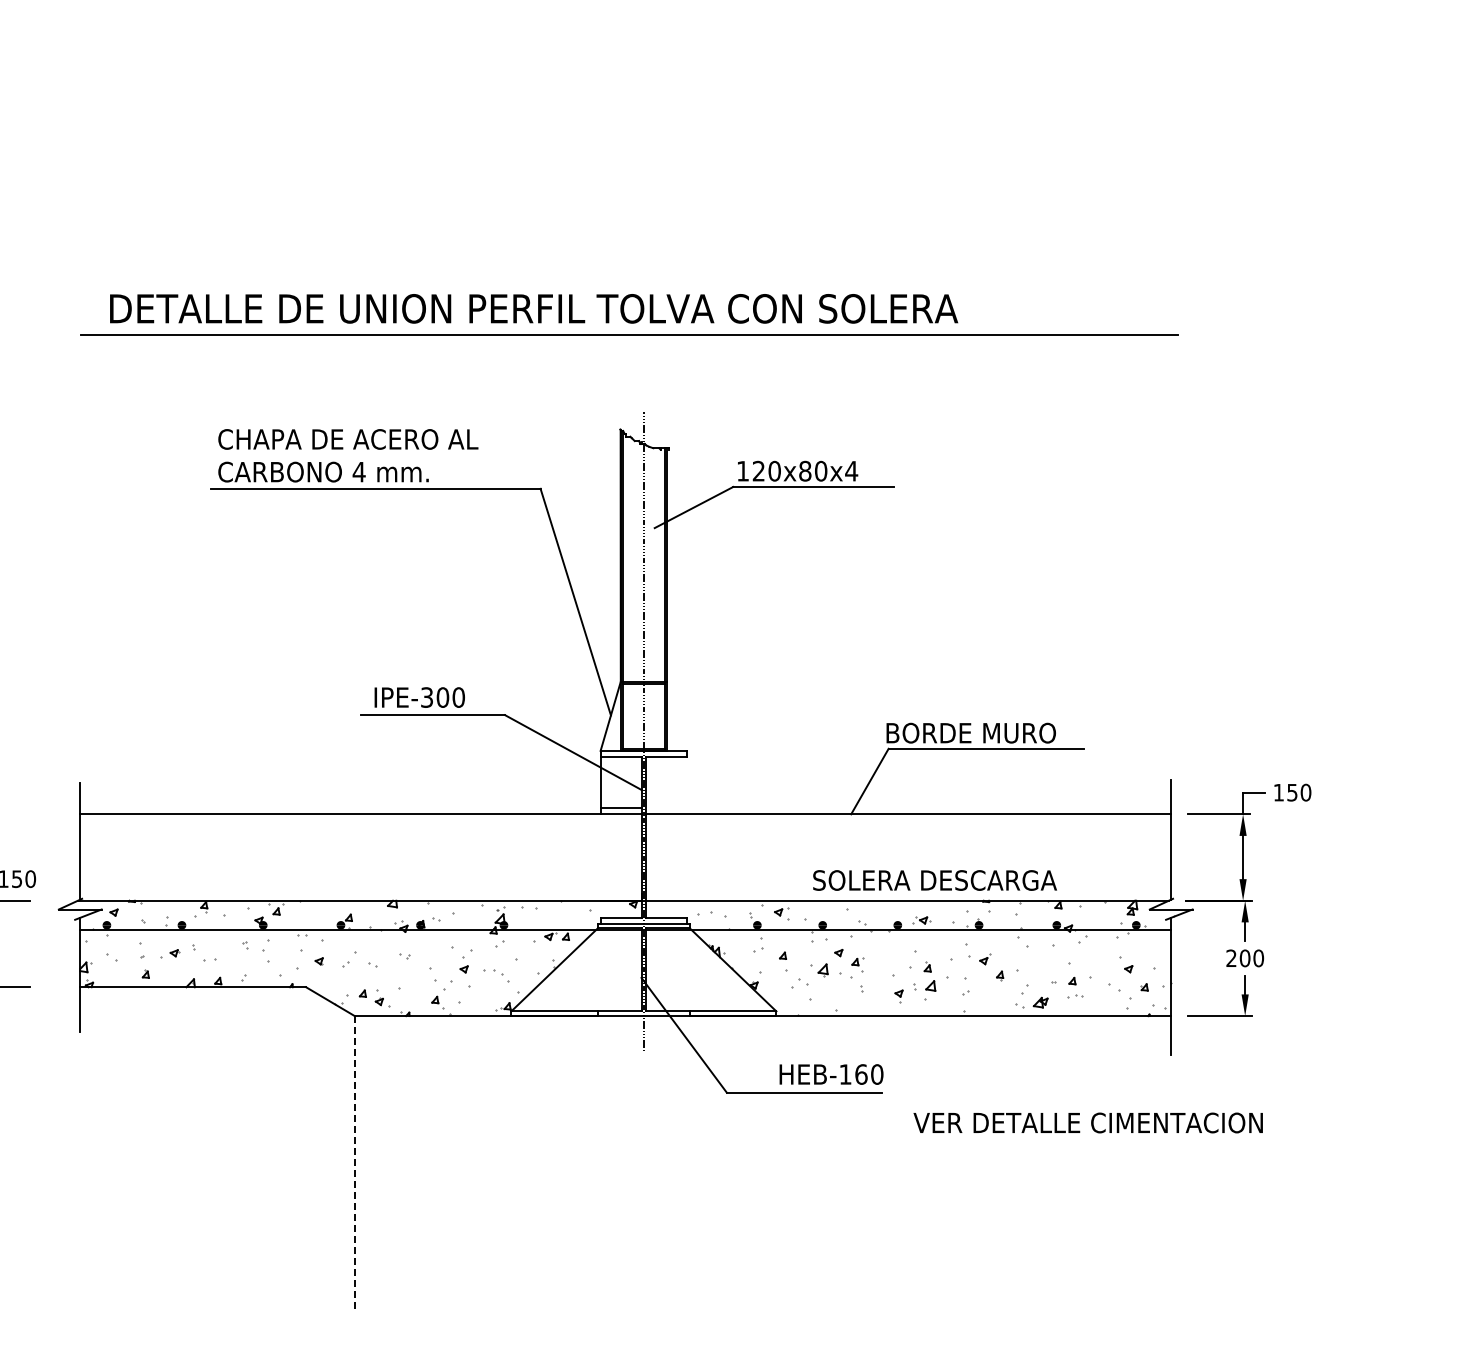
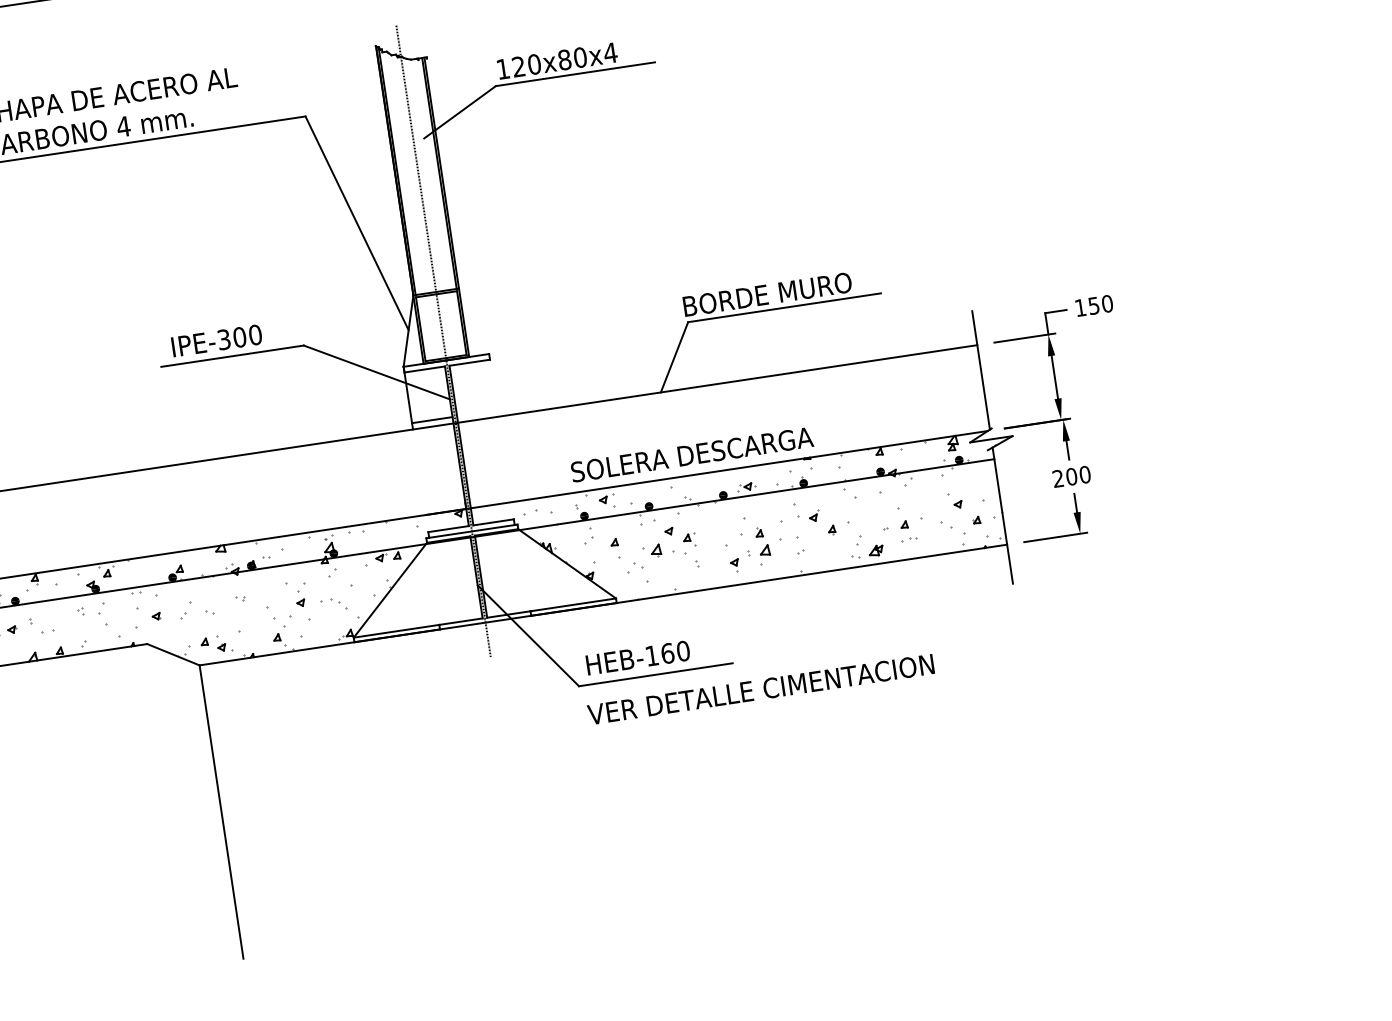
text: (934, 880) -> (691, 454), moved
text: (831, 1074) -> (638, 657), moved
text: (1087, 1122) -> (760, 689), moved
line: (354, 1164) -> (221, 812), dashed -> solid

